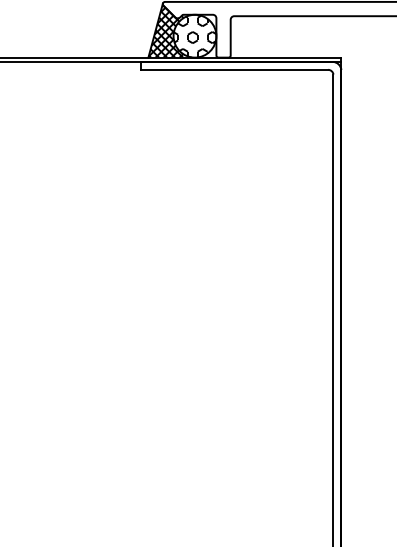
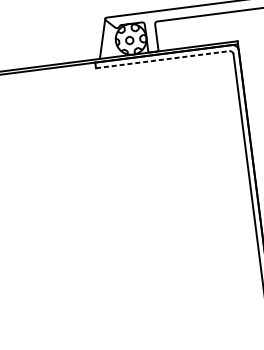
hatch: (169, 30) -> (112, 37), removed
line: (235, 69) -> (163, 59), solid -> dashed

